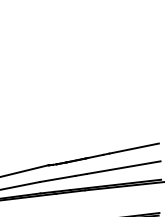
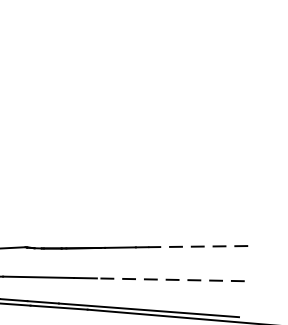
line: (133, 148) -> (196, 246), solid -> dashed
line: (123, 167) -> (170, 279), solid -> dashed

